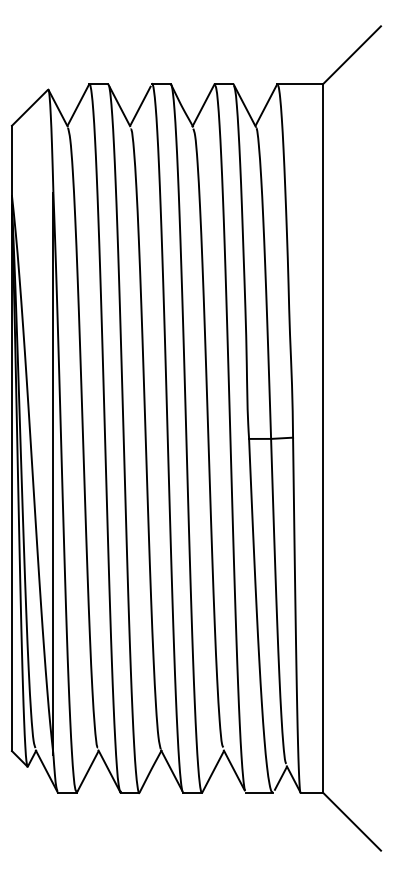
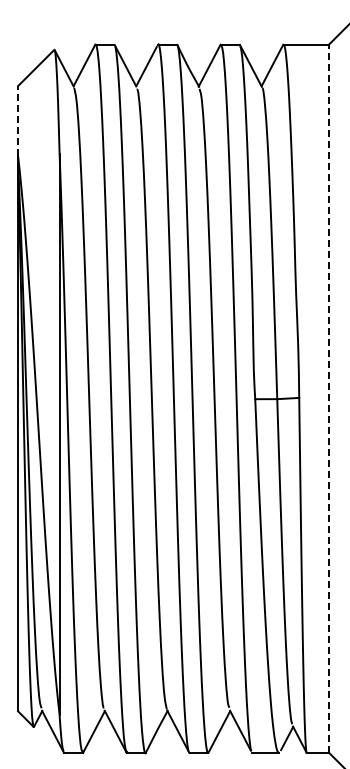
line: (11, 160) -> (17, 120), solid -> dashed
line: (322, 437) -> (328, 397), solid -> dashed

